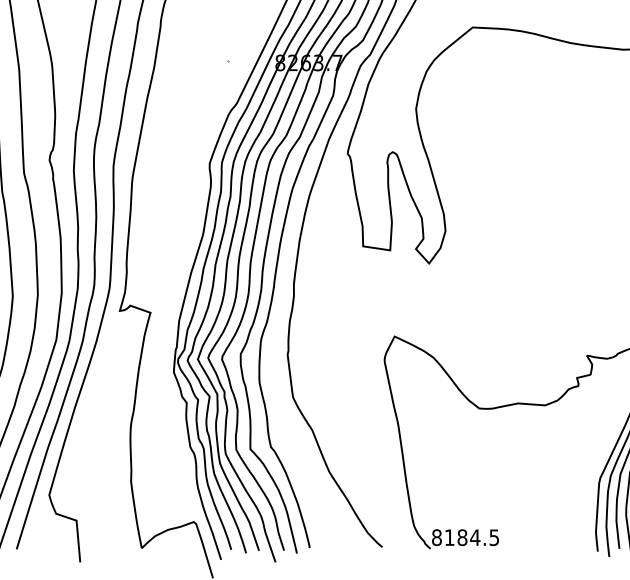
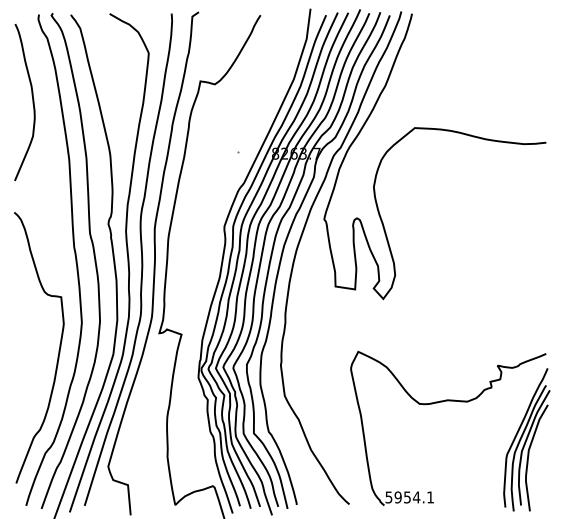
text: (465, 537) -> (409, 497), 8184.5 -> 5954.1

